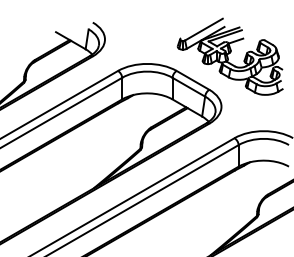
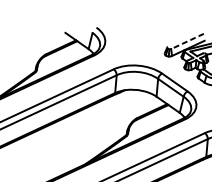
line: (203, 29) -> (187, 41), solid -> dashed

